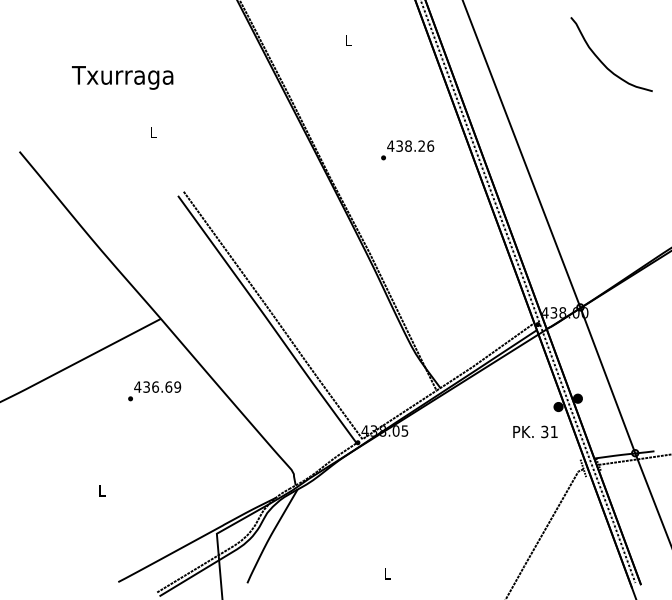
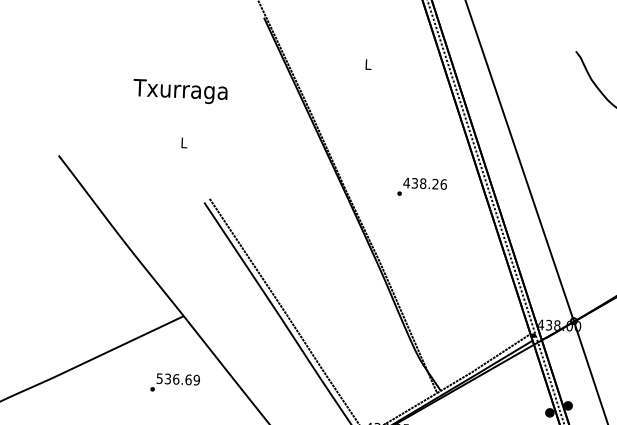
text: (122, 77) -> (180, 91), moved
text: (407, 150) -> (422, 187), moved
text: (137, 386) -> (159, 378), 436.69 -> 536.69

